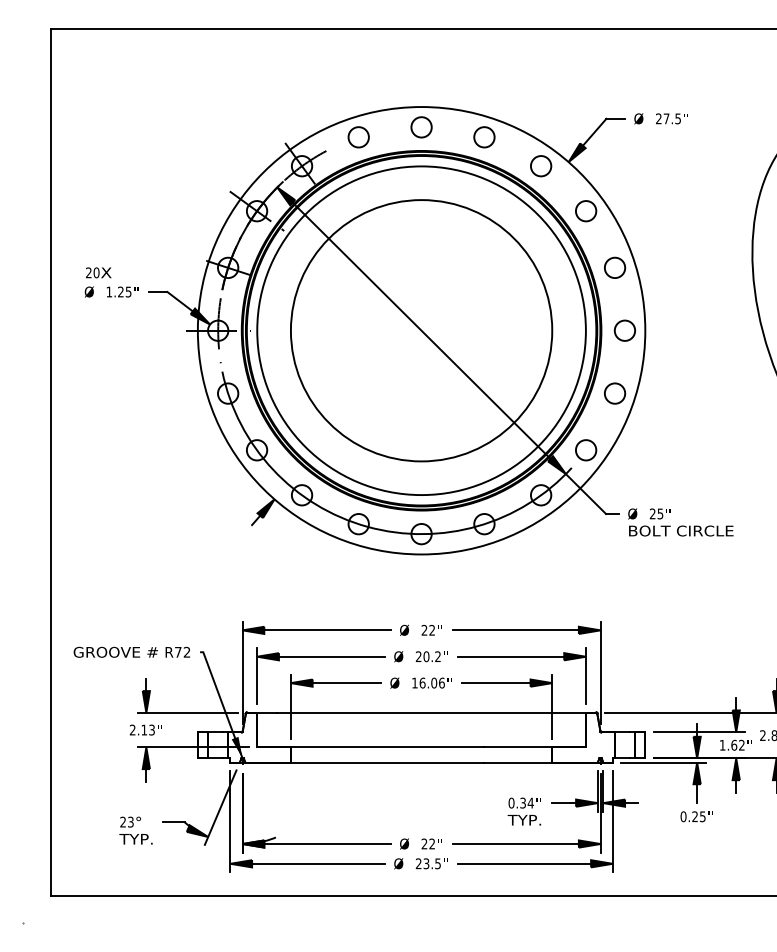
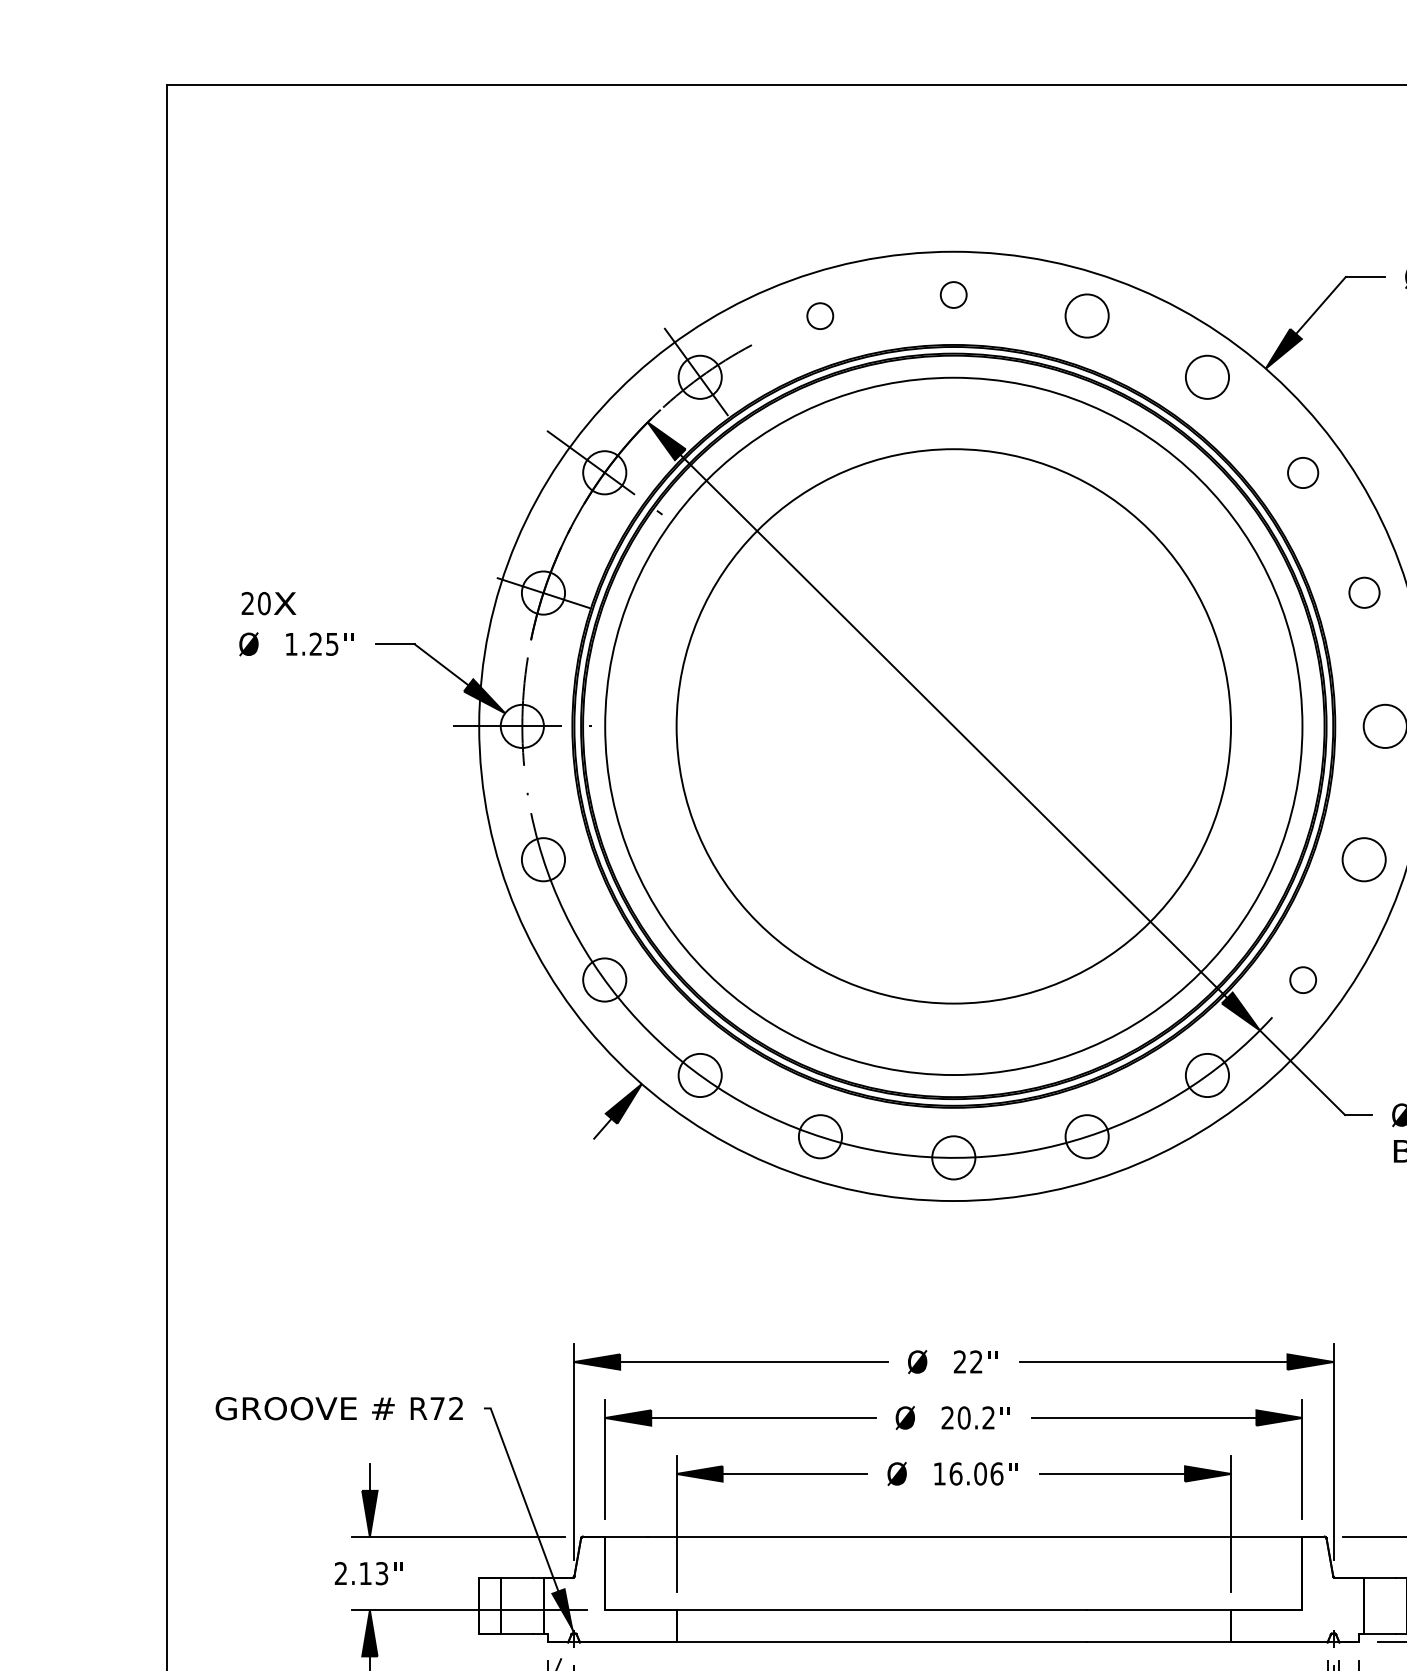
circle: (421, 127) -> (953, 295), size x0.6
circle: (358, 137) -> (819, 316), size x0.6
circle: (586, 211) -> (1303, 473), size x0.7
circle: (615, 267) -> (1365, 592), size x0.7
circle: (586, 450) -> (1303, 980), size x0.6

